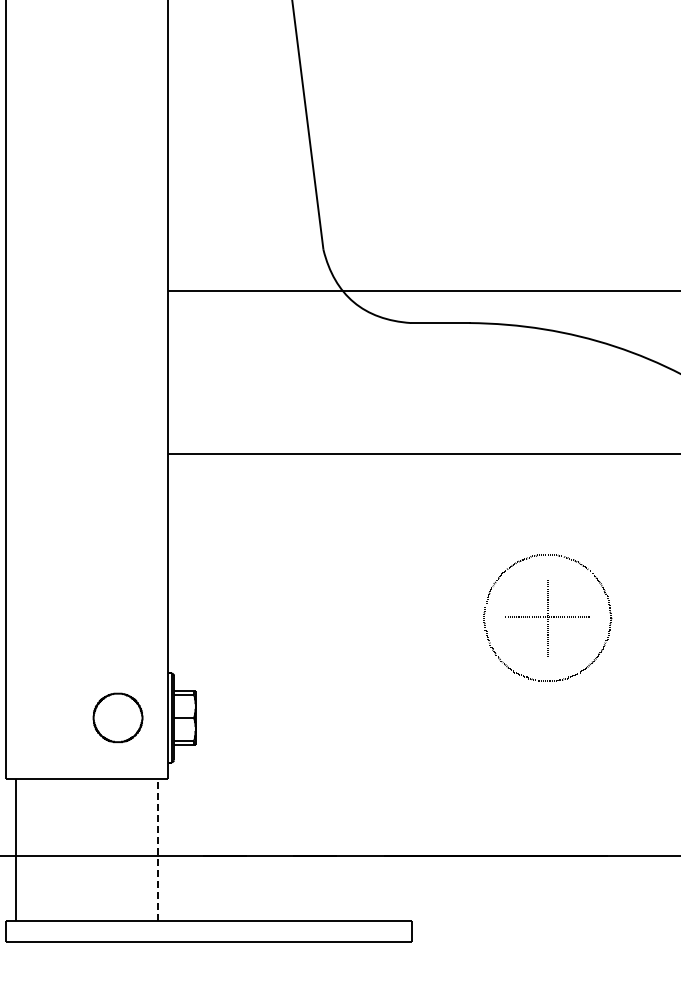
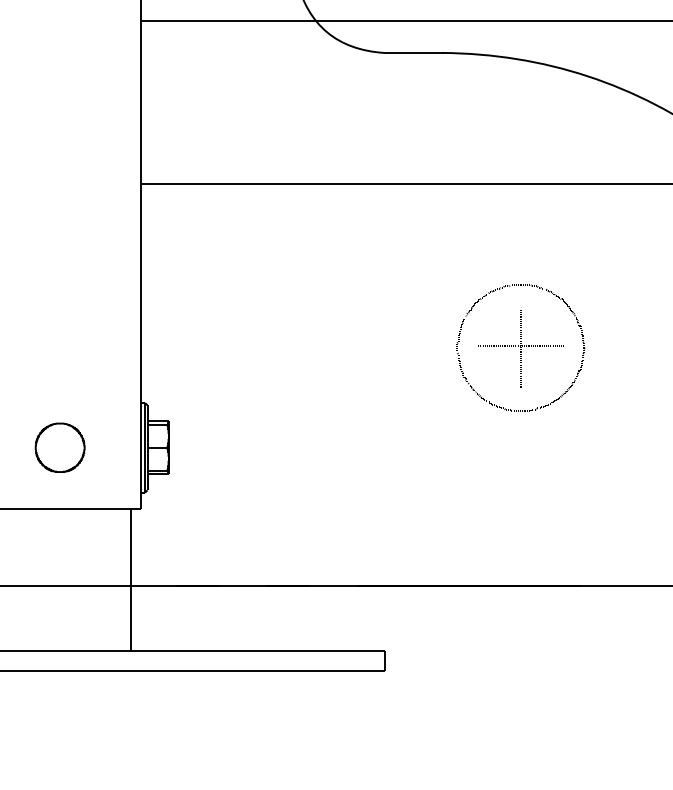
part: (117, 717) -> (59, 447), moved
line: (158, 850) -> (131, 580), dashed -> solid

